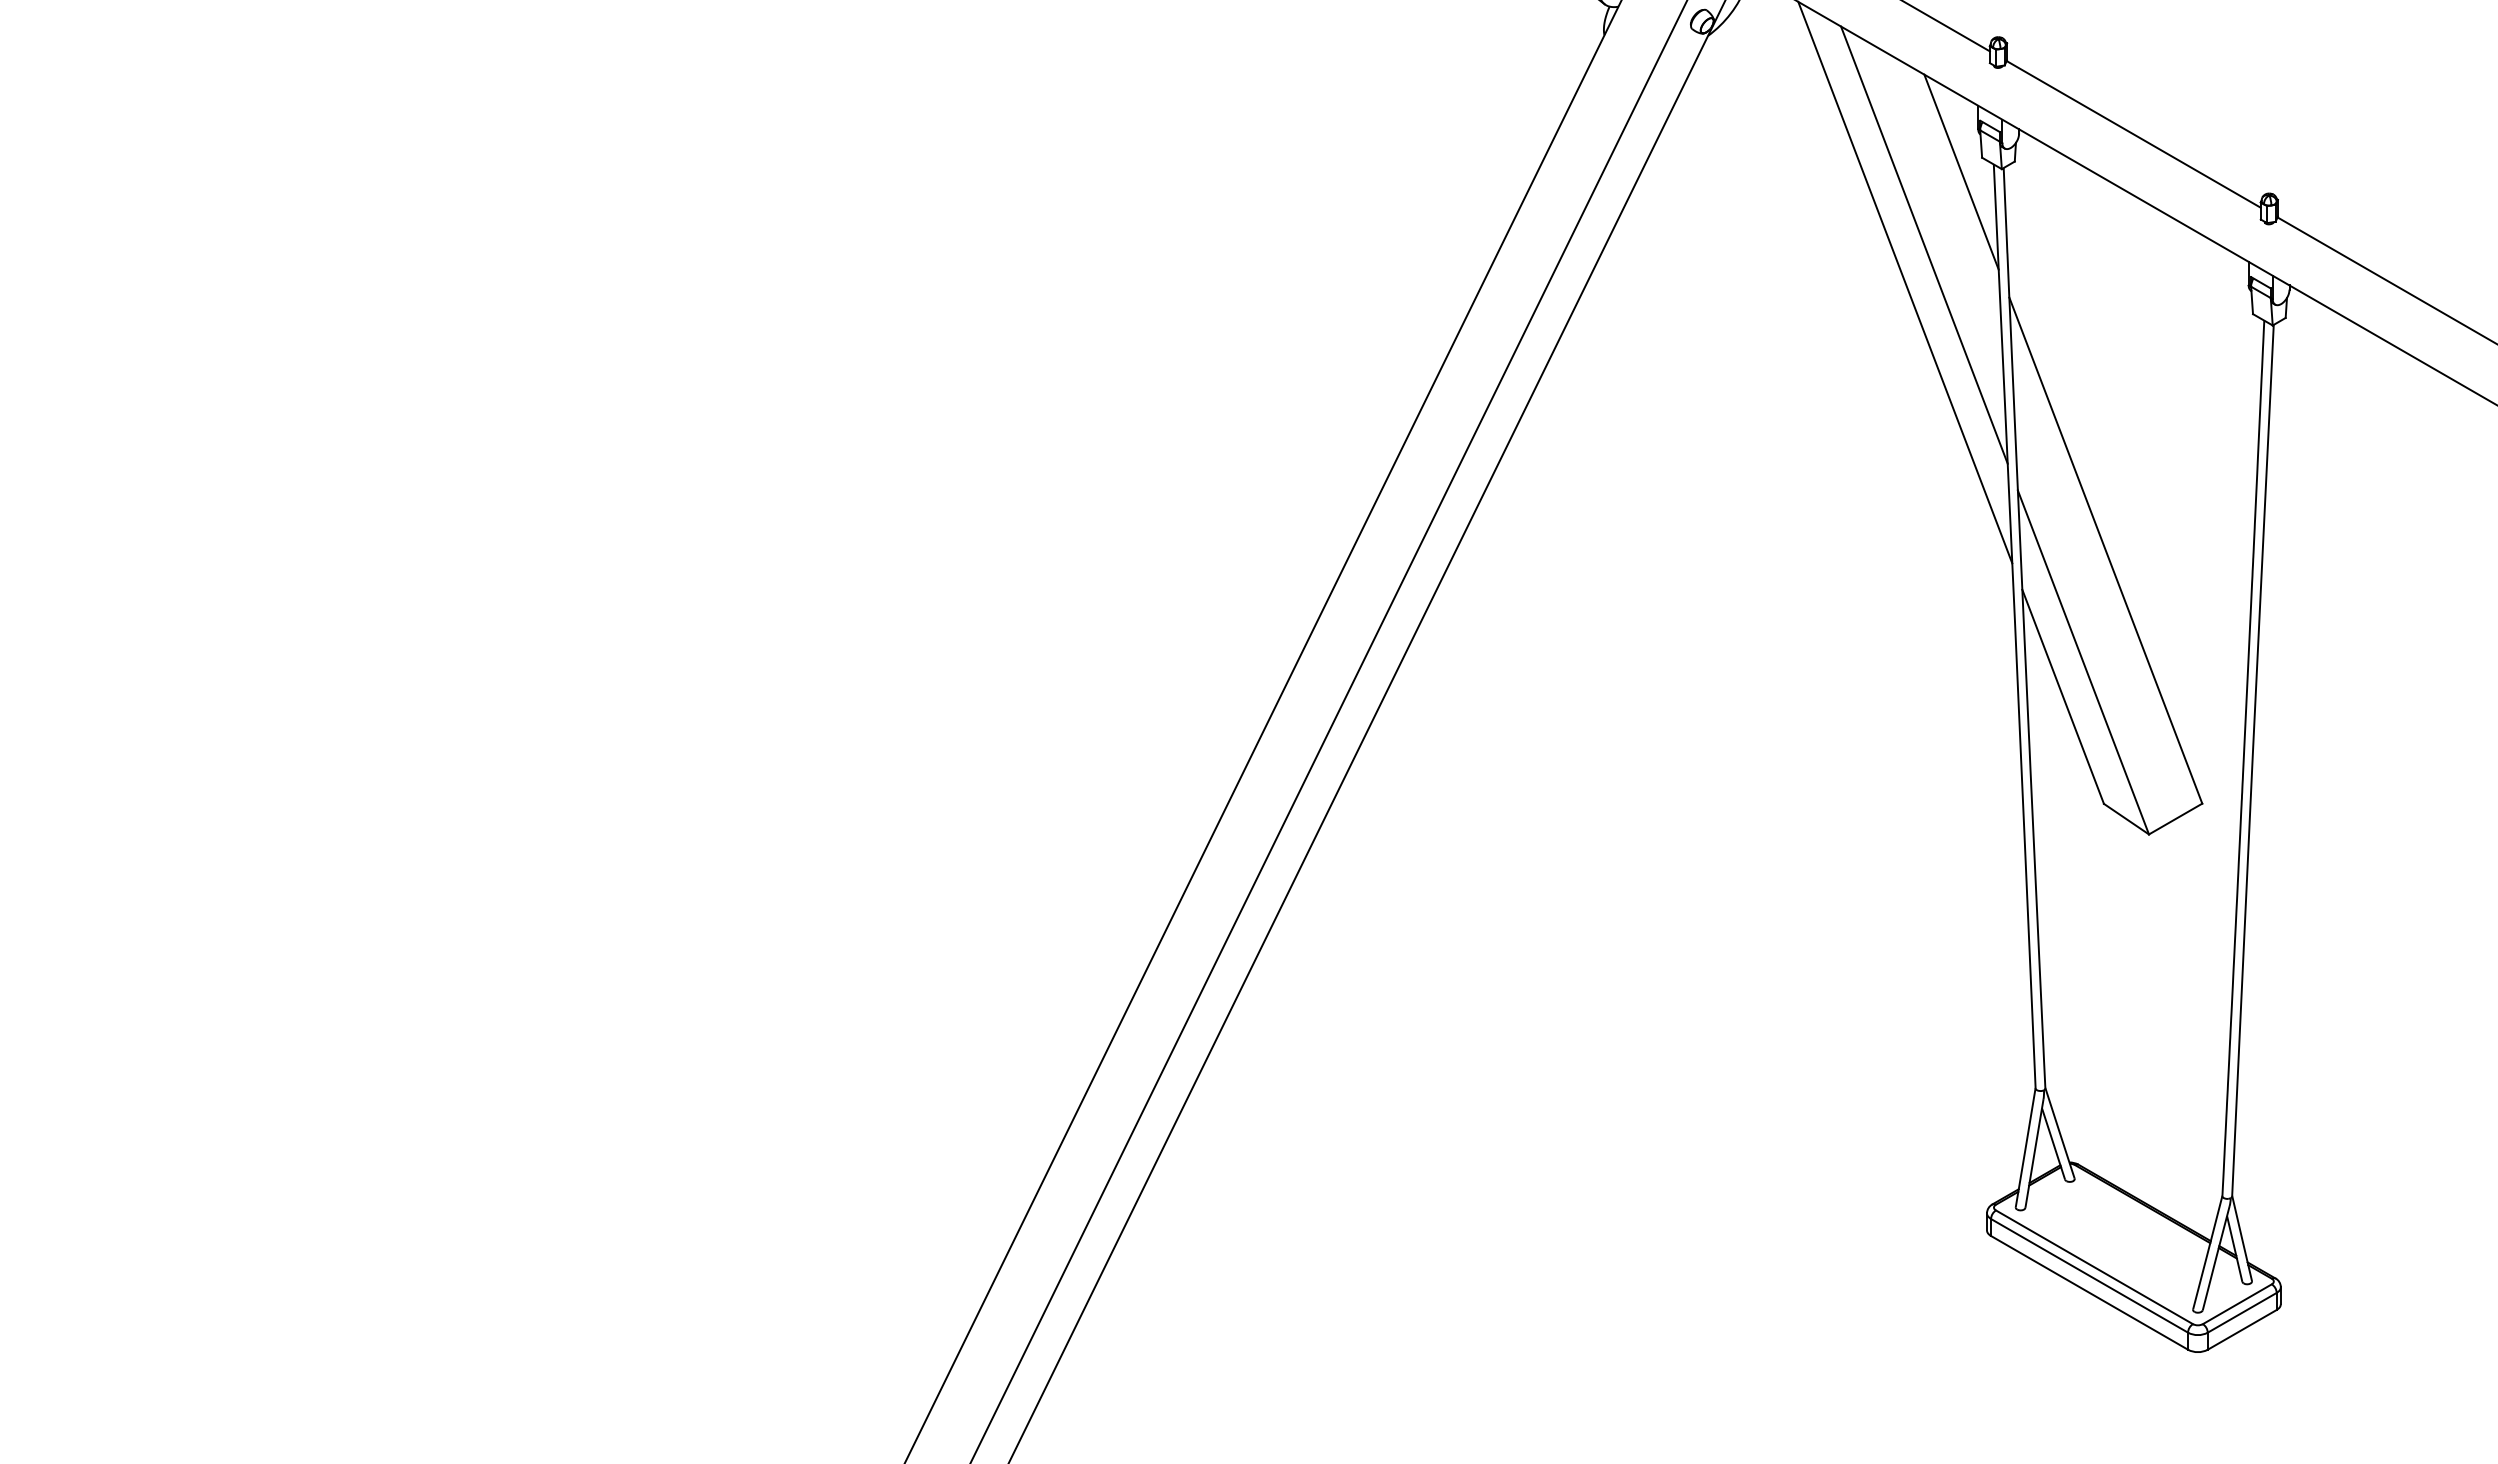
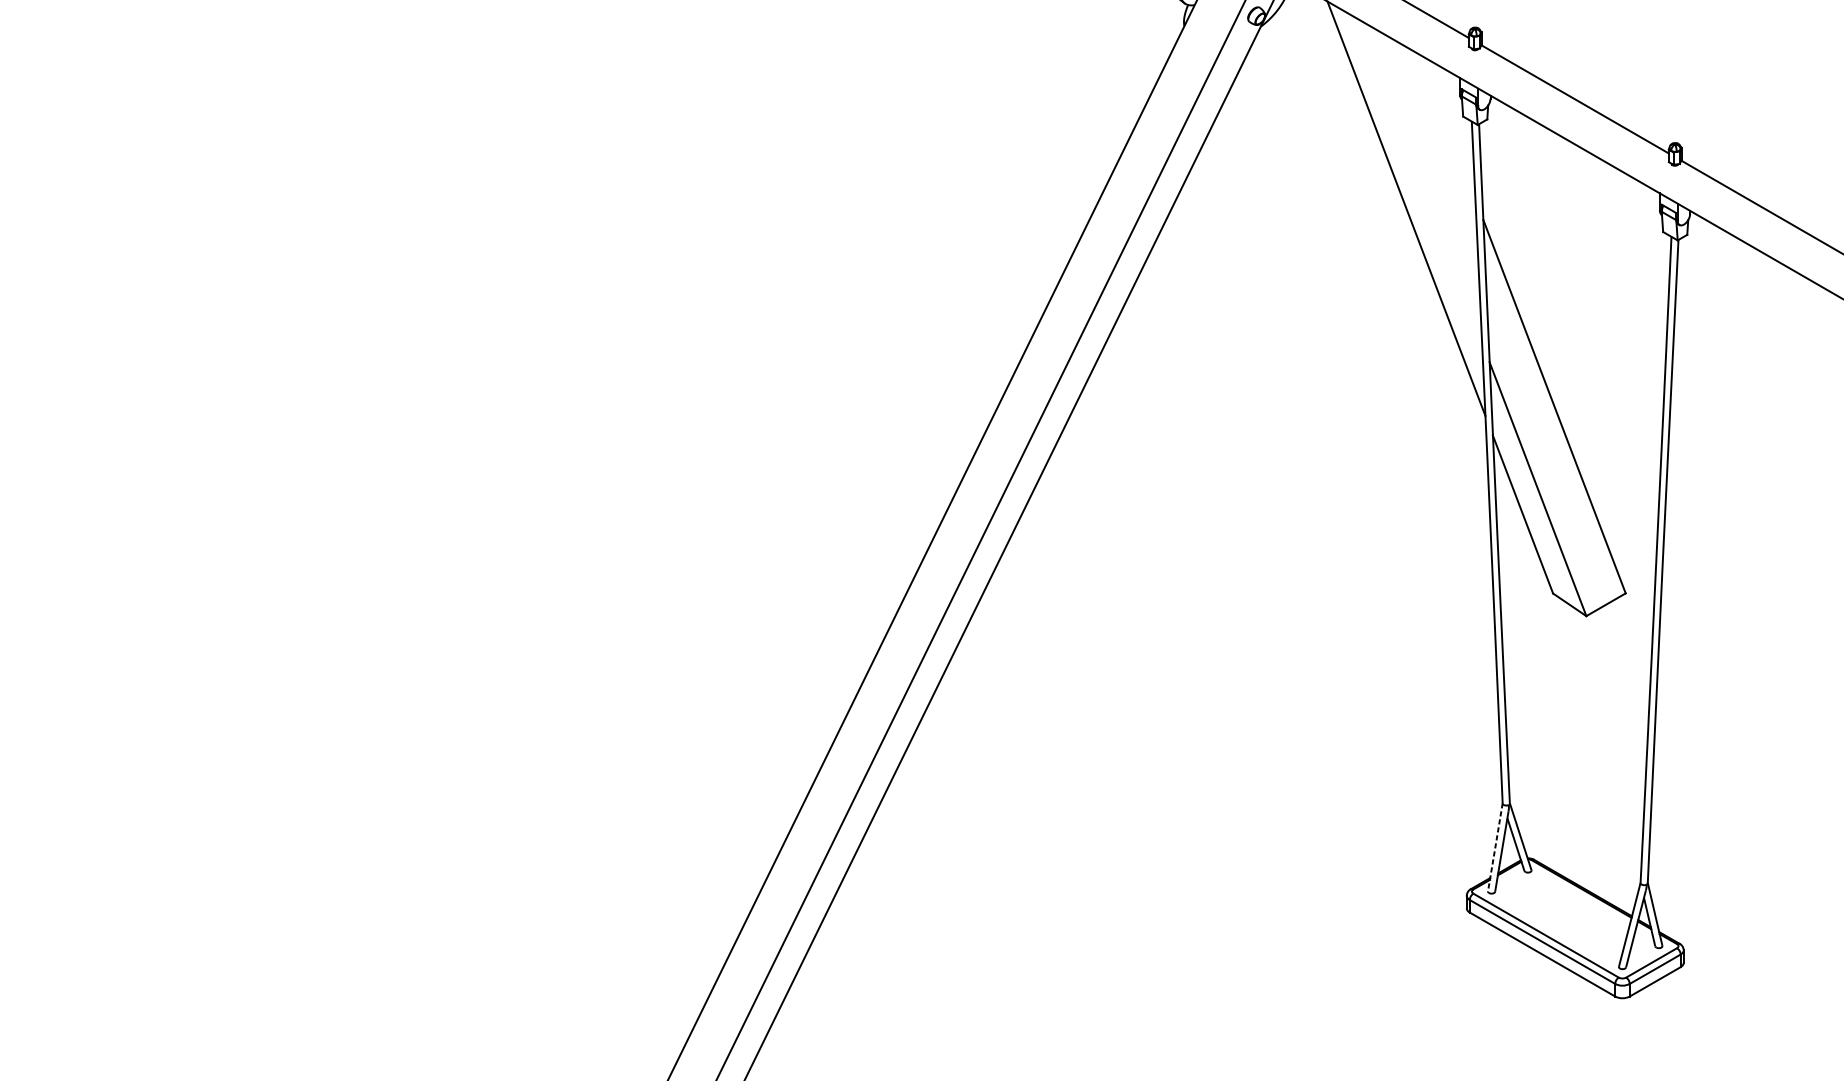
line: (1961, 171) -> (1447, 126), removed
line: (1924, 244) -> (1420, 180), removed
line: (2025, 1149) -> (1495, 848), solid -> dashed

